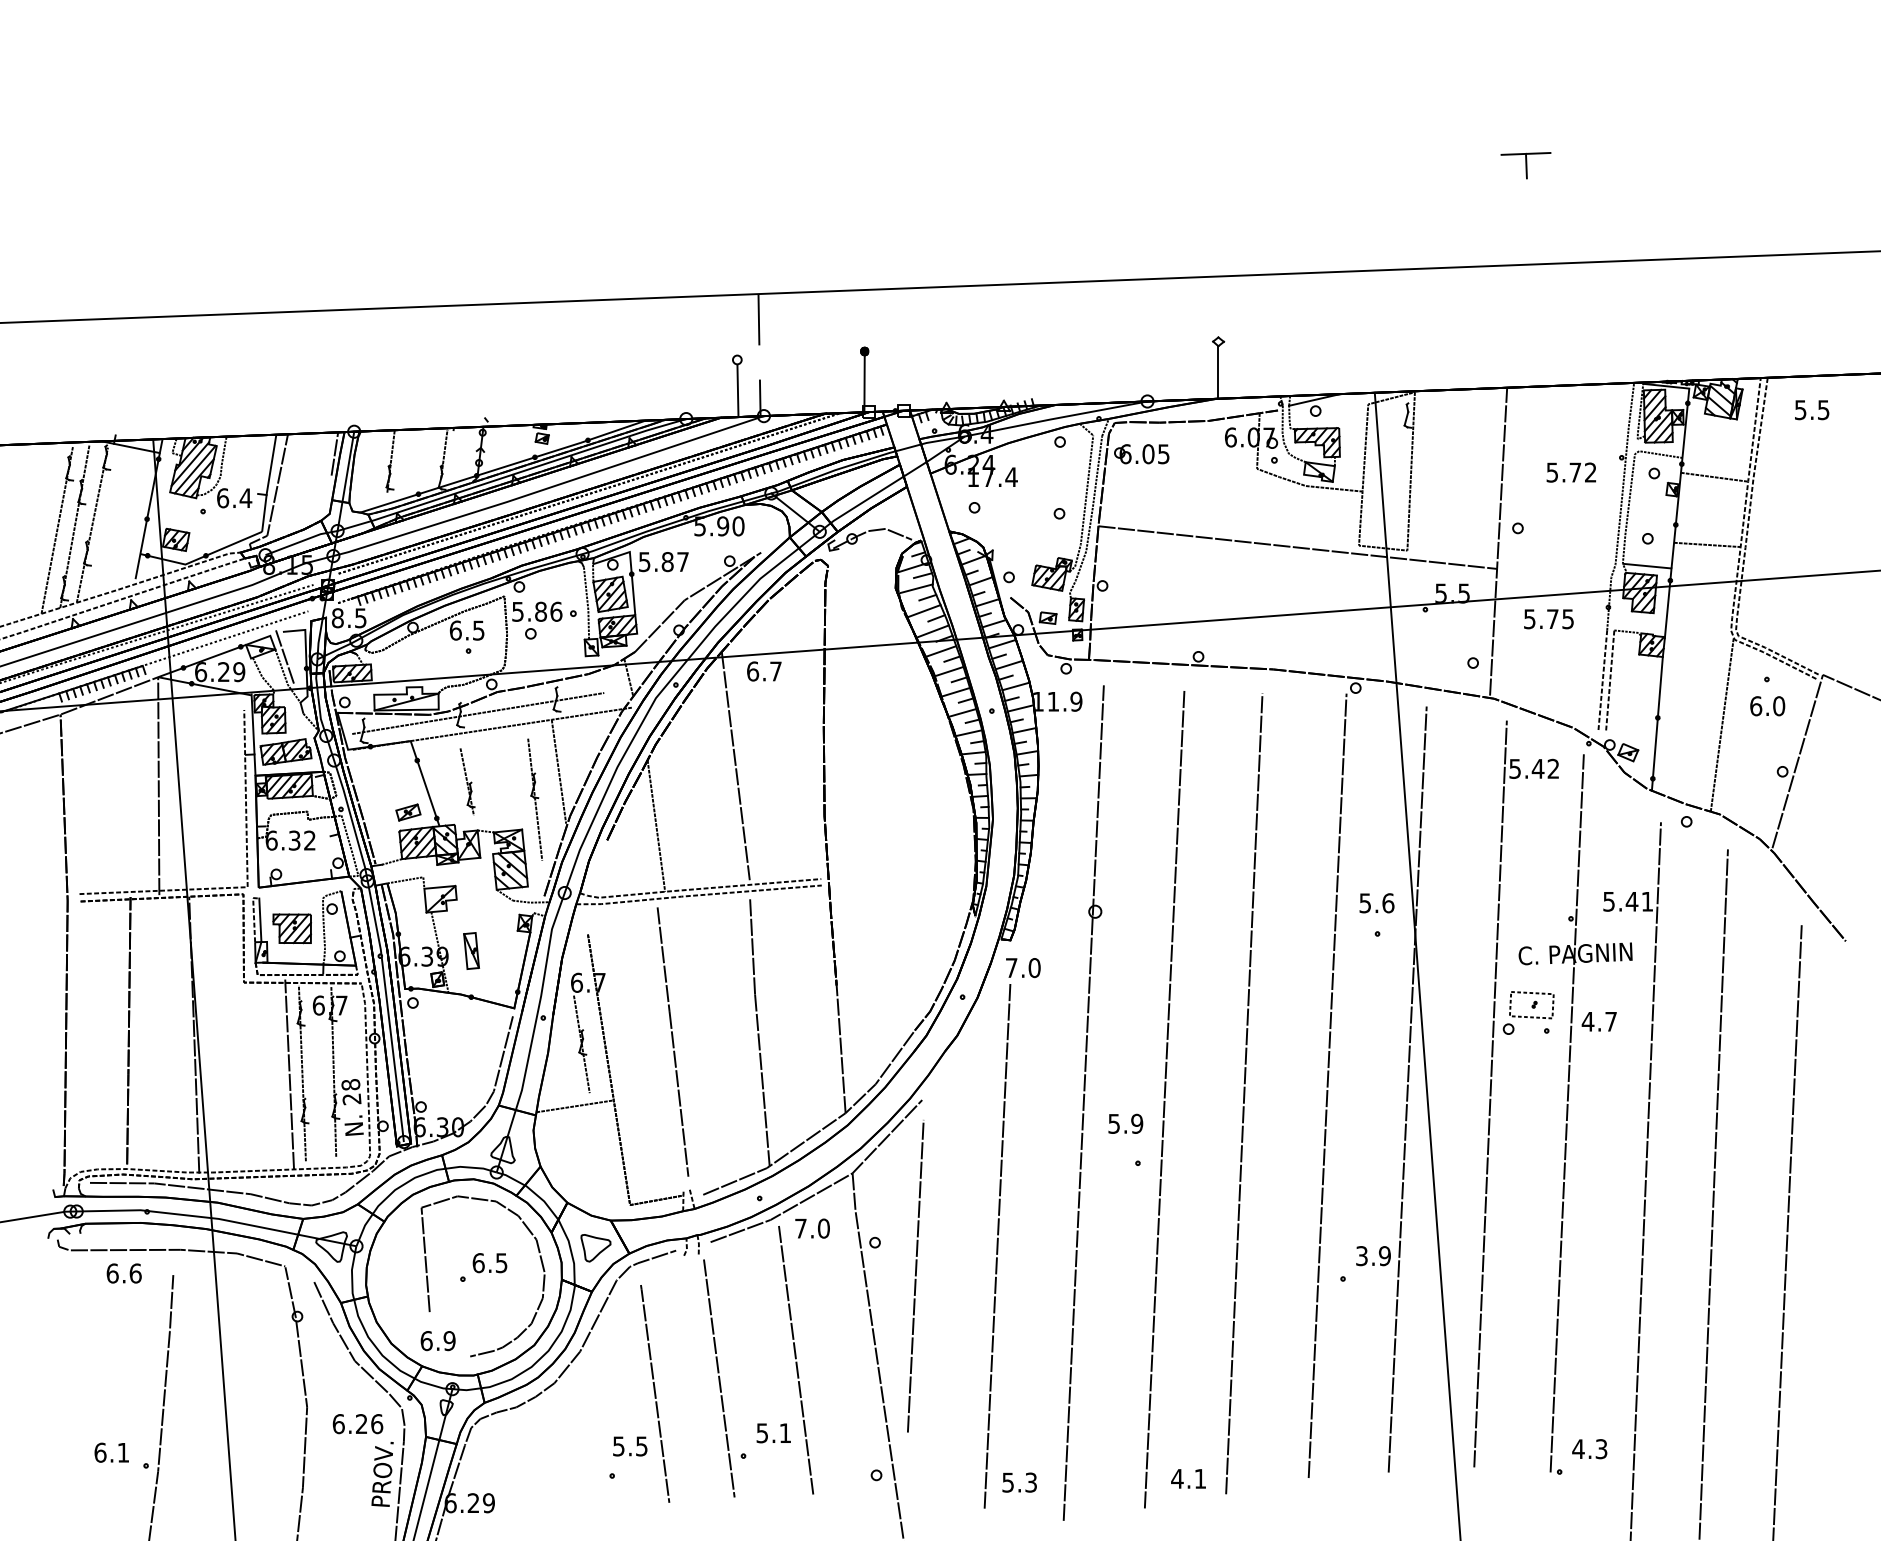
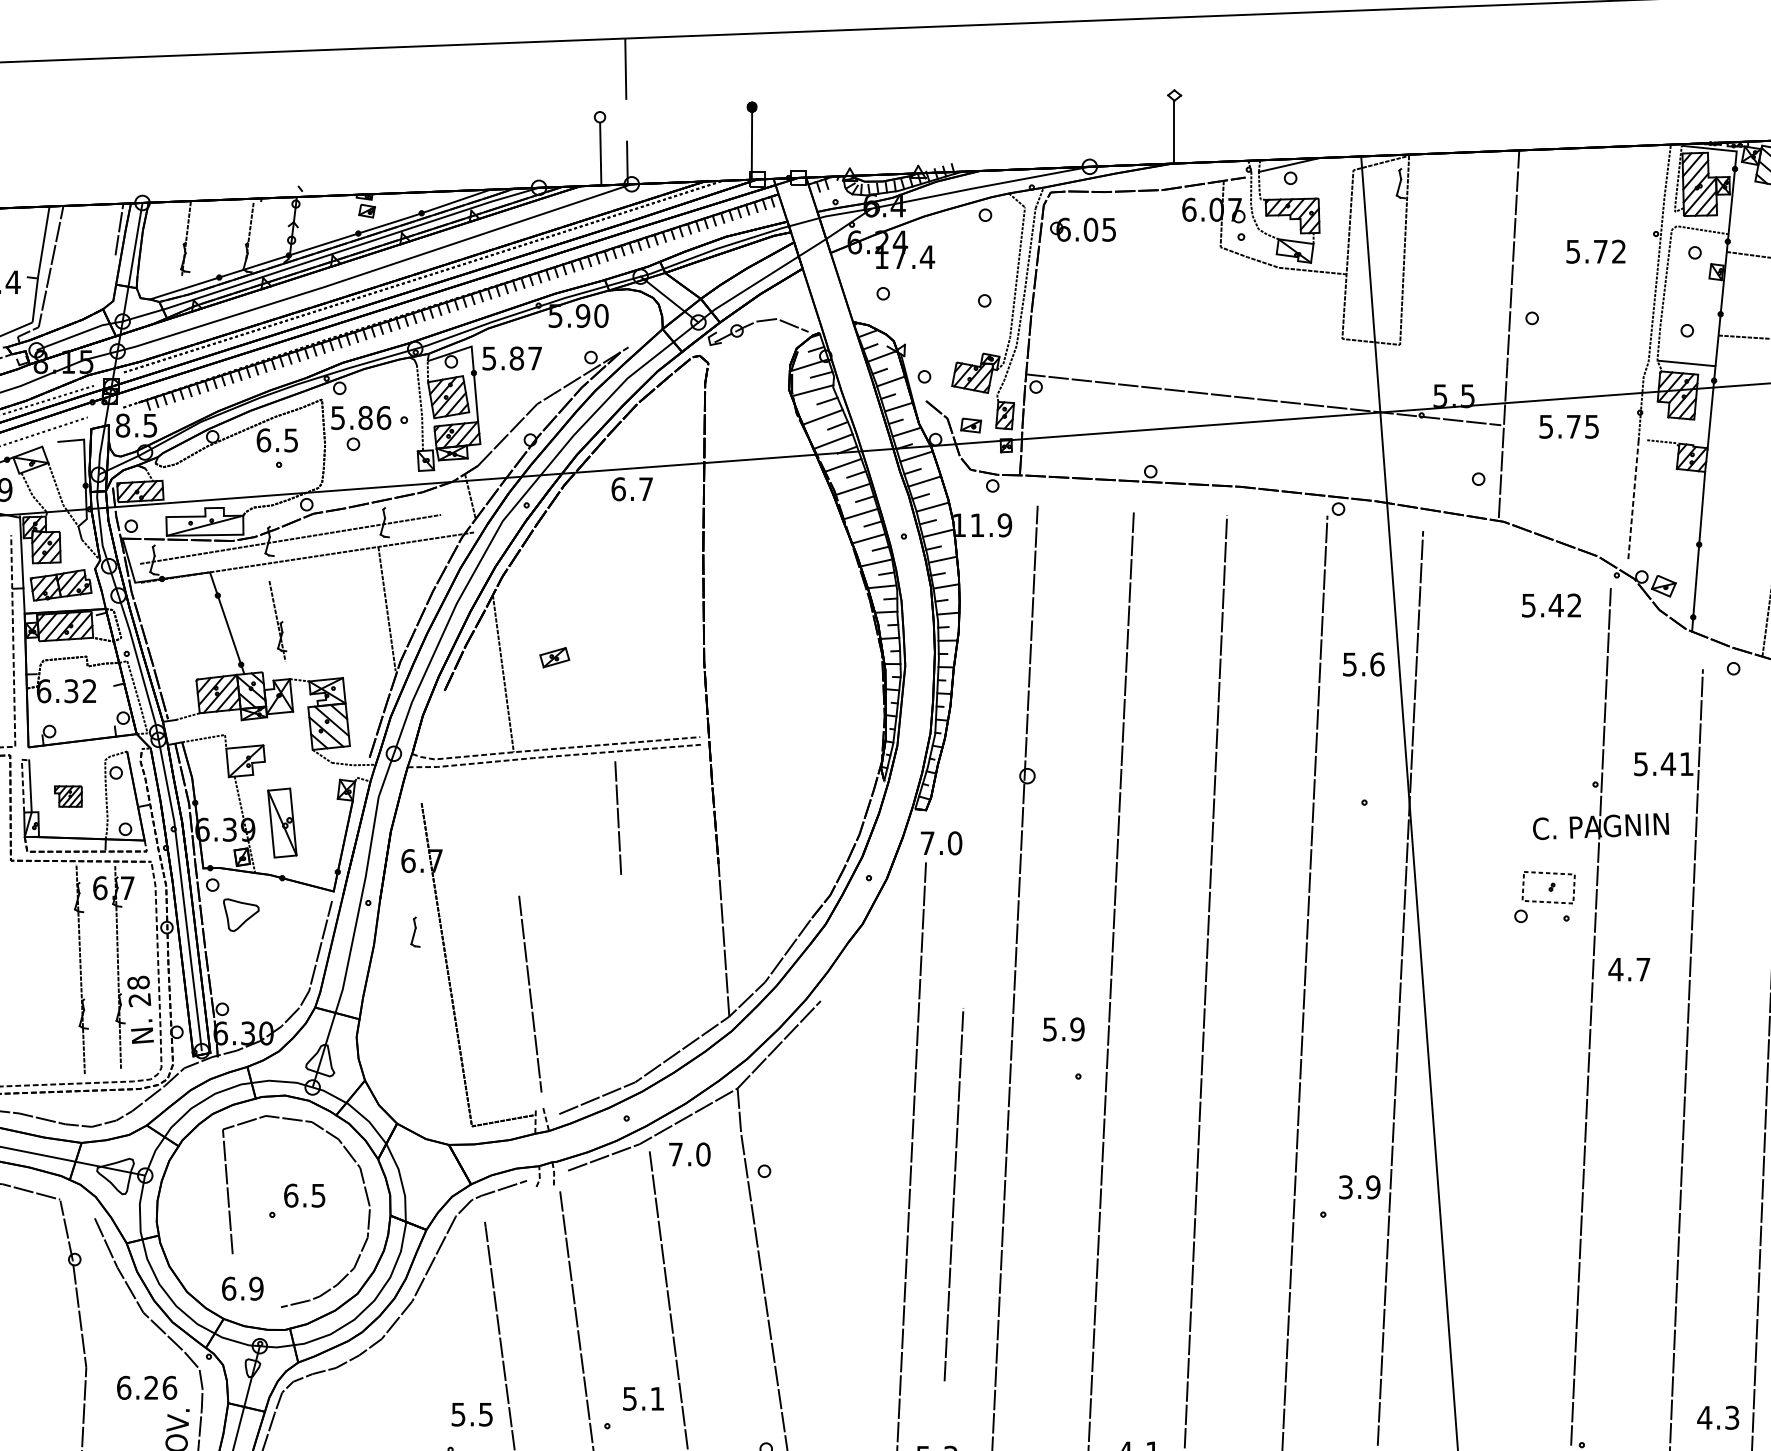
line: (1297, 547) -> (1262, 399), moved
line: (285, 657) -> (60, 472), removed
line: (1610, 680) -> (1642, 499), removed
line: (735, 765) -> (597, 601), removed
part: (534, 799) -> (357, 642), removed
part: (408, 812) -> (554, 657), moved
text: (1376, 903) -> (1363, 664), moved
part: (291, 928) -> (67, 796), size x0.6
part: (471, 950) -> (282, 822), size x1.6
line: (663, 959) -> (511, 833), removed
text: (1598, 1021) -> (1628, 969), moved
line: (581, 1044) -> (413, 934), removed
line: (289, 1074) -> (65, 970), removed
line: (762, 1080) -> (630, 977), removed
line: (1490, 1093) -> (1499, 993), removed
line: (574, 1106) -> (405, 1008), removed
part: (595, 1248) -> (240, 915), moved
line: (915, 1276) -> (953, 1194), moved
text: (1589, 1449) -> (1717, 1418), moved

